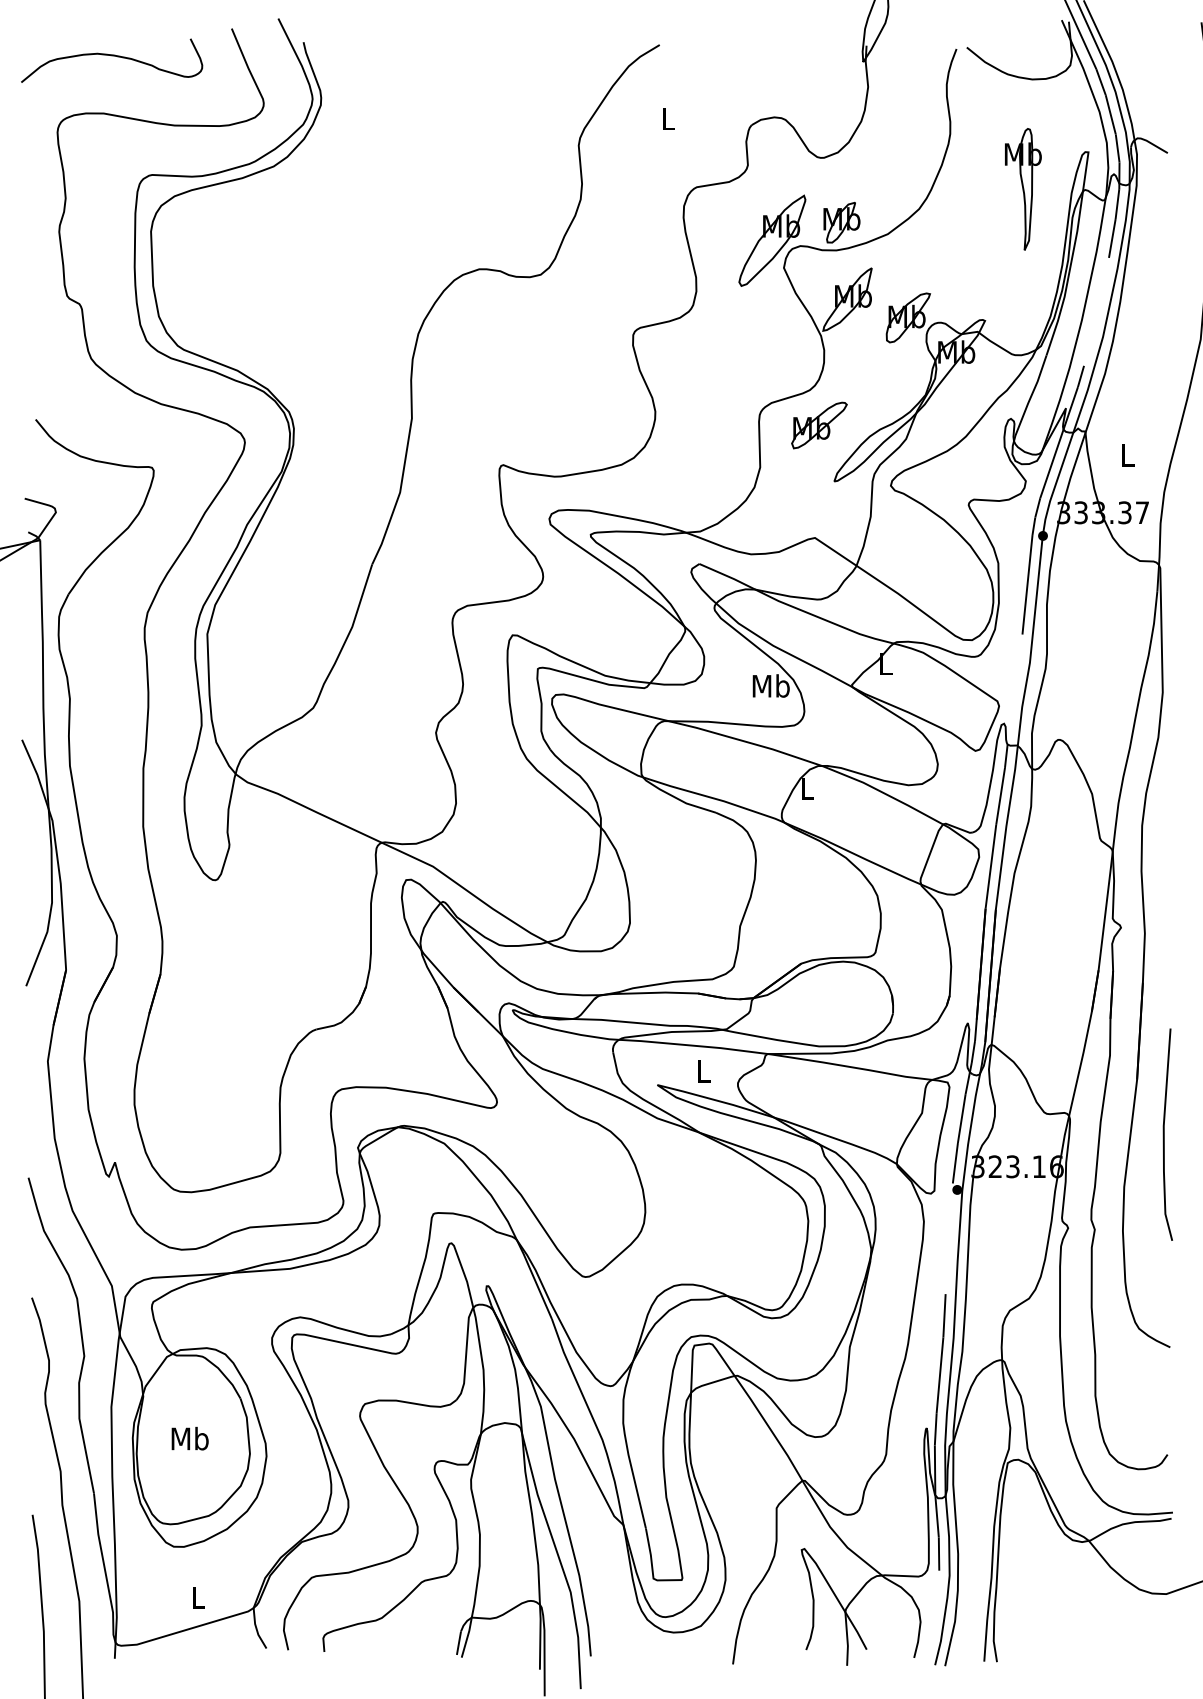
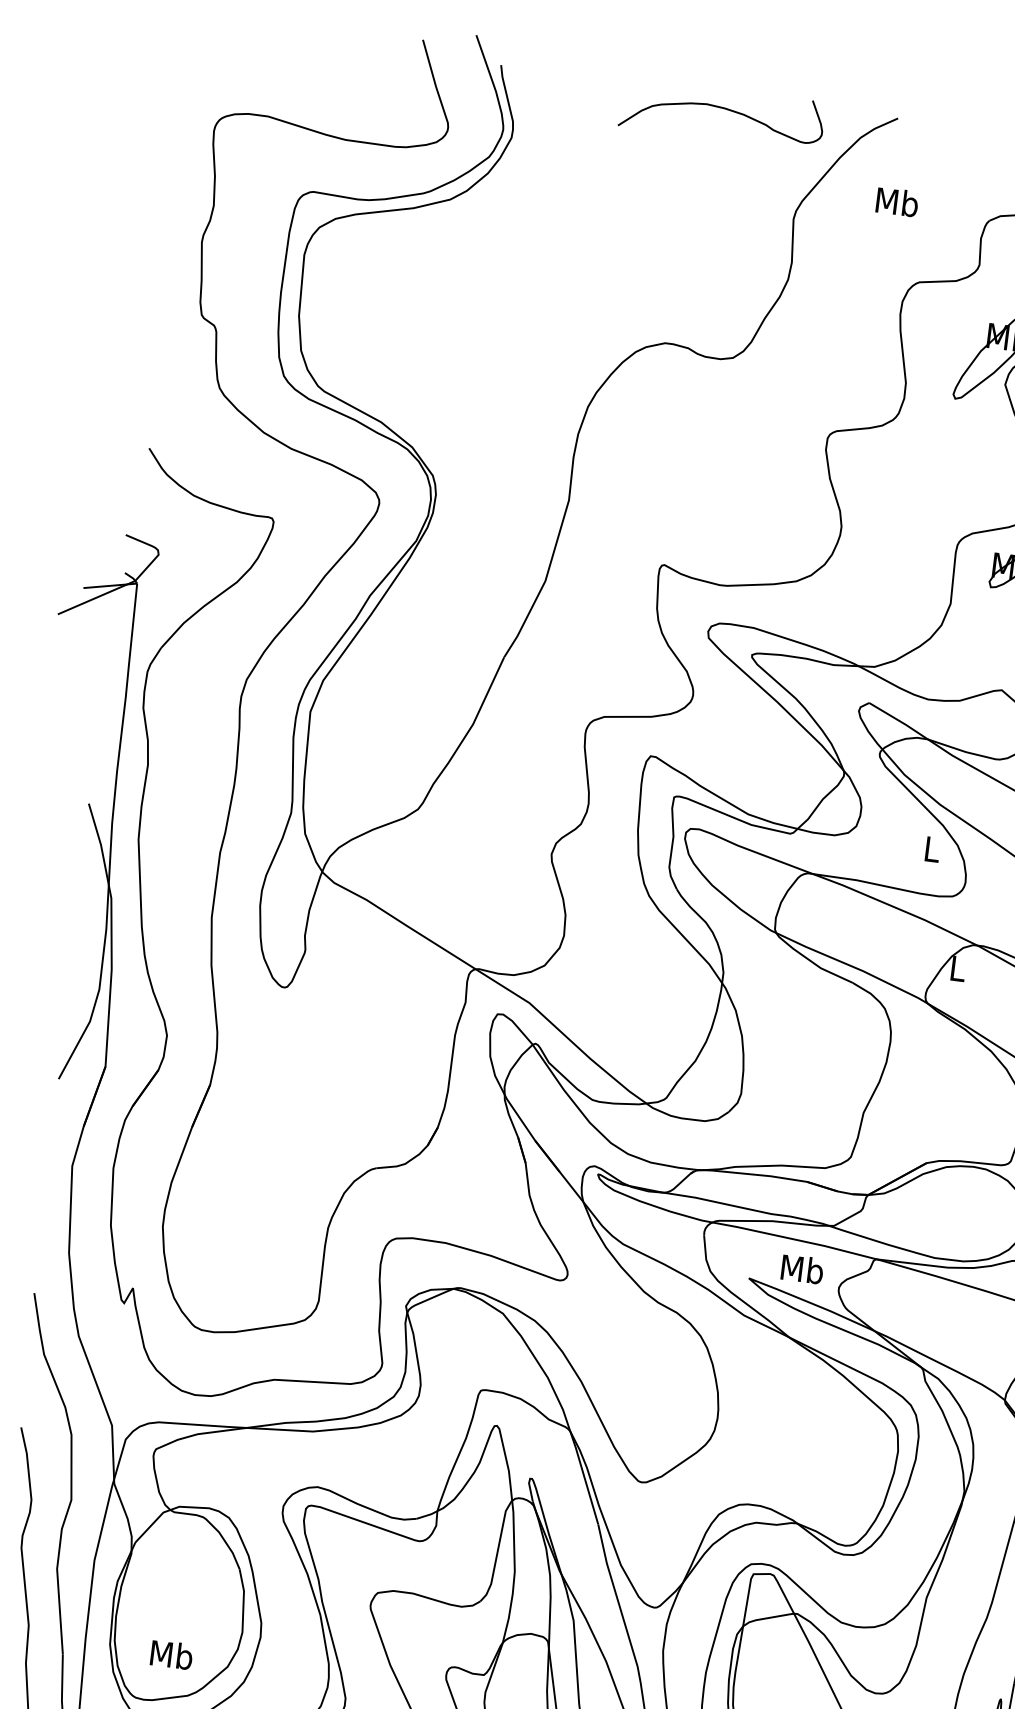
curve: (112, 56) -> (723, 109), moved
text: (668, 118) -> (897, 201), L -> Mb
text: (770, 685) -> (931, 848), Mb -> L
text: (703, 1070) -> (802, 1268), L -> Mb
text: (189, 1438) -> (171, 1654), moved

